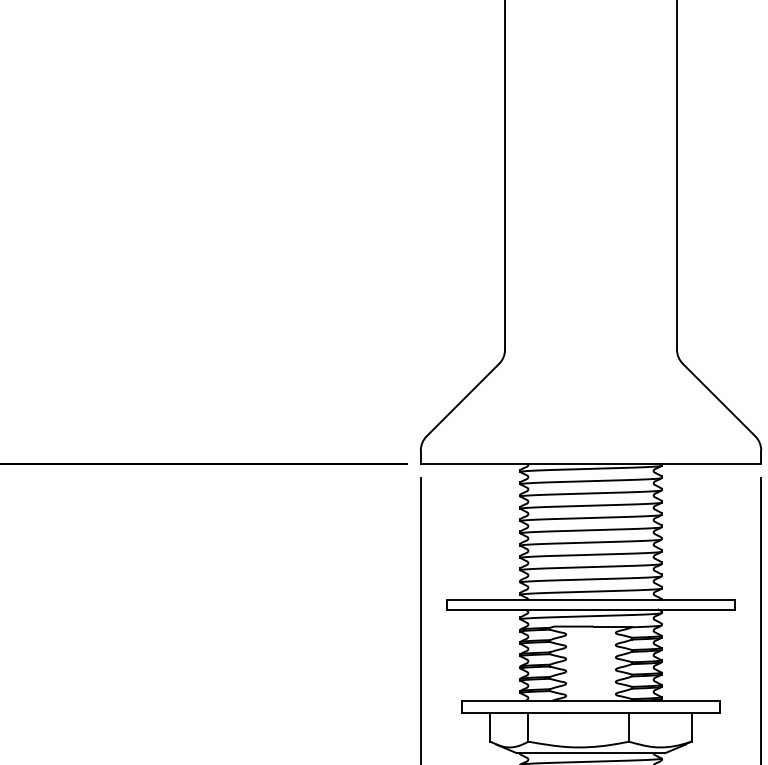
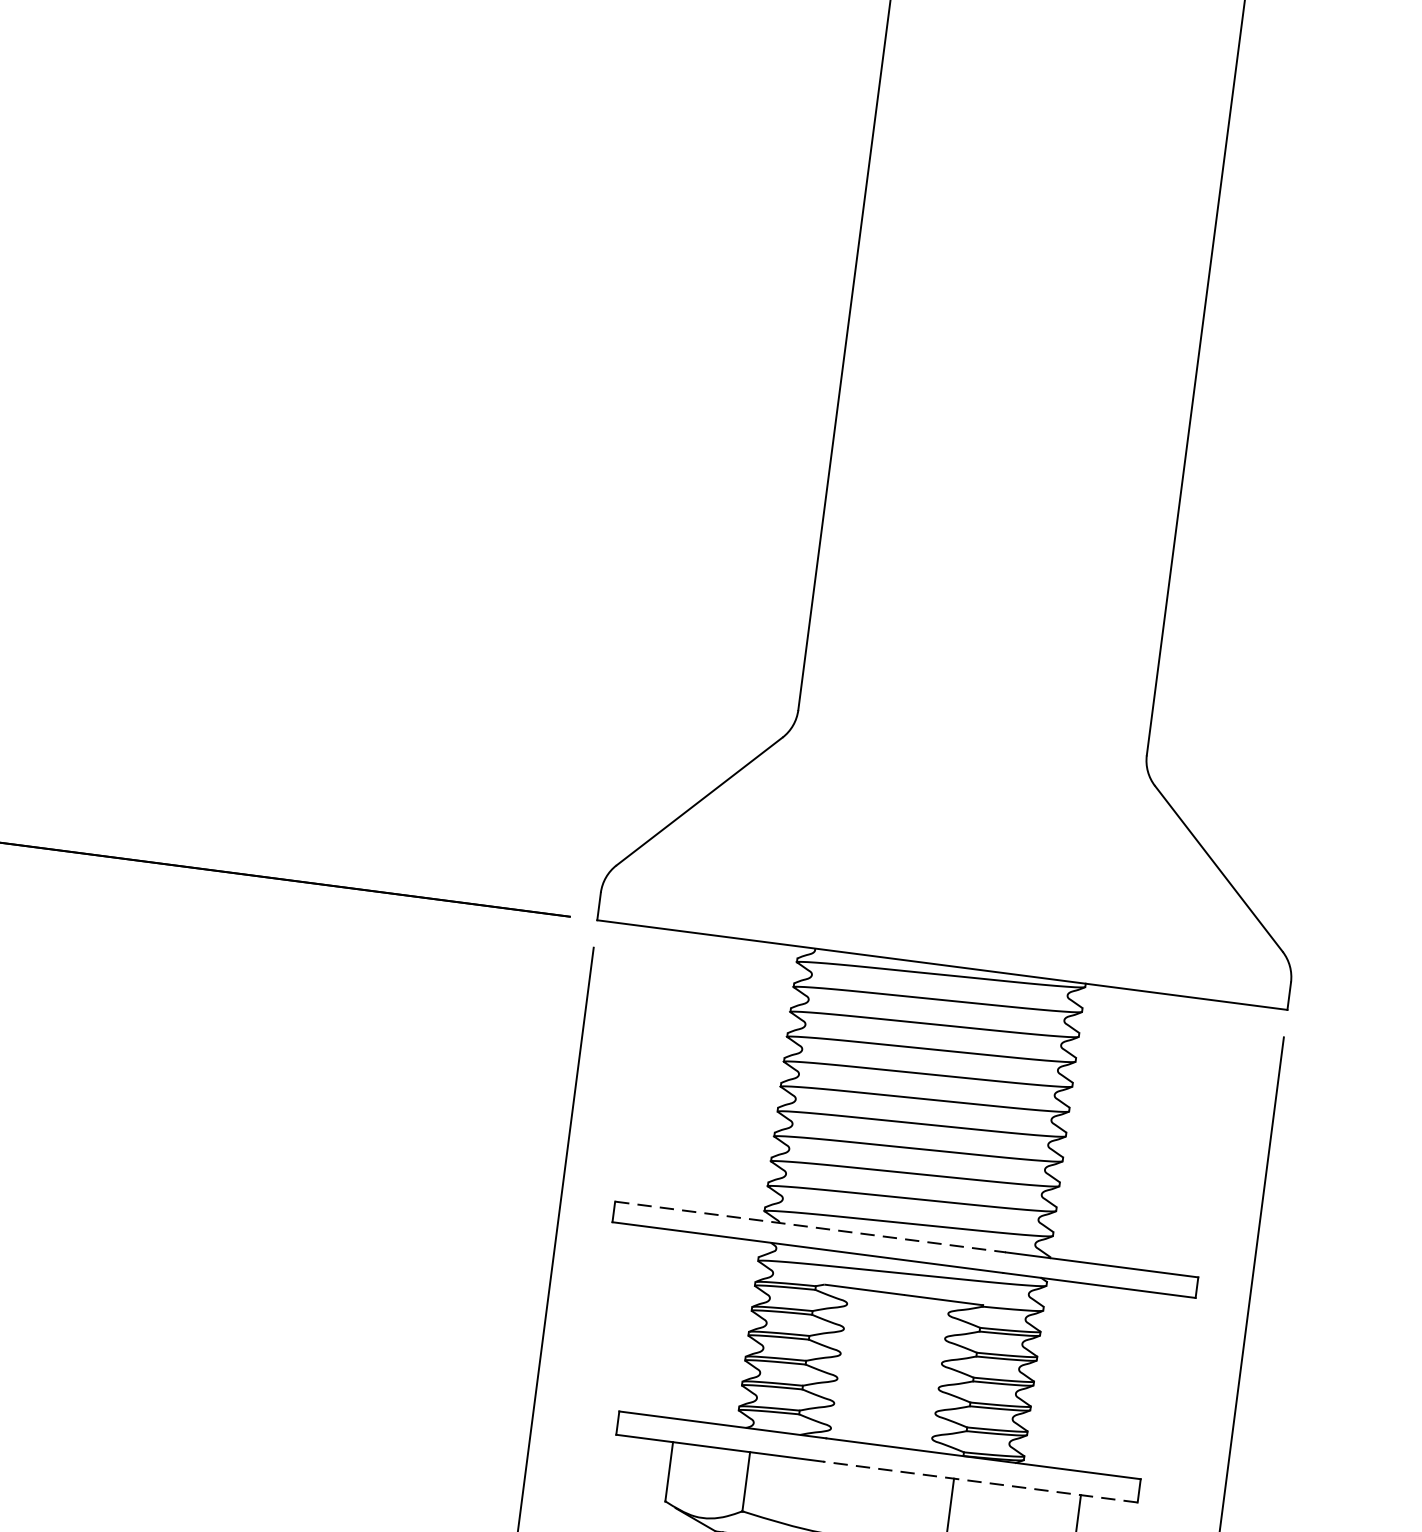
line: (544, 599) -> (812, 1227), solid -> dashed
line: (642, 712) -> (981, 1482), solid -> dashed

